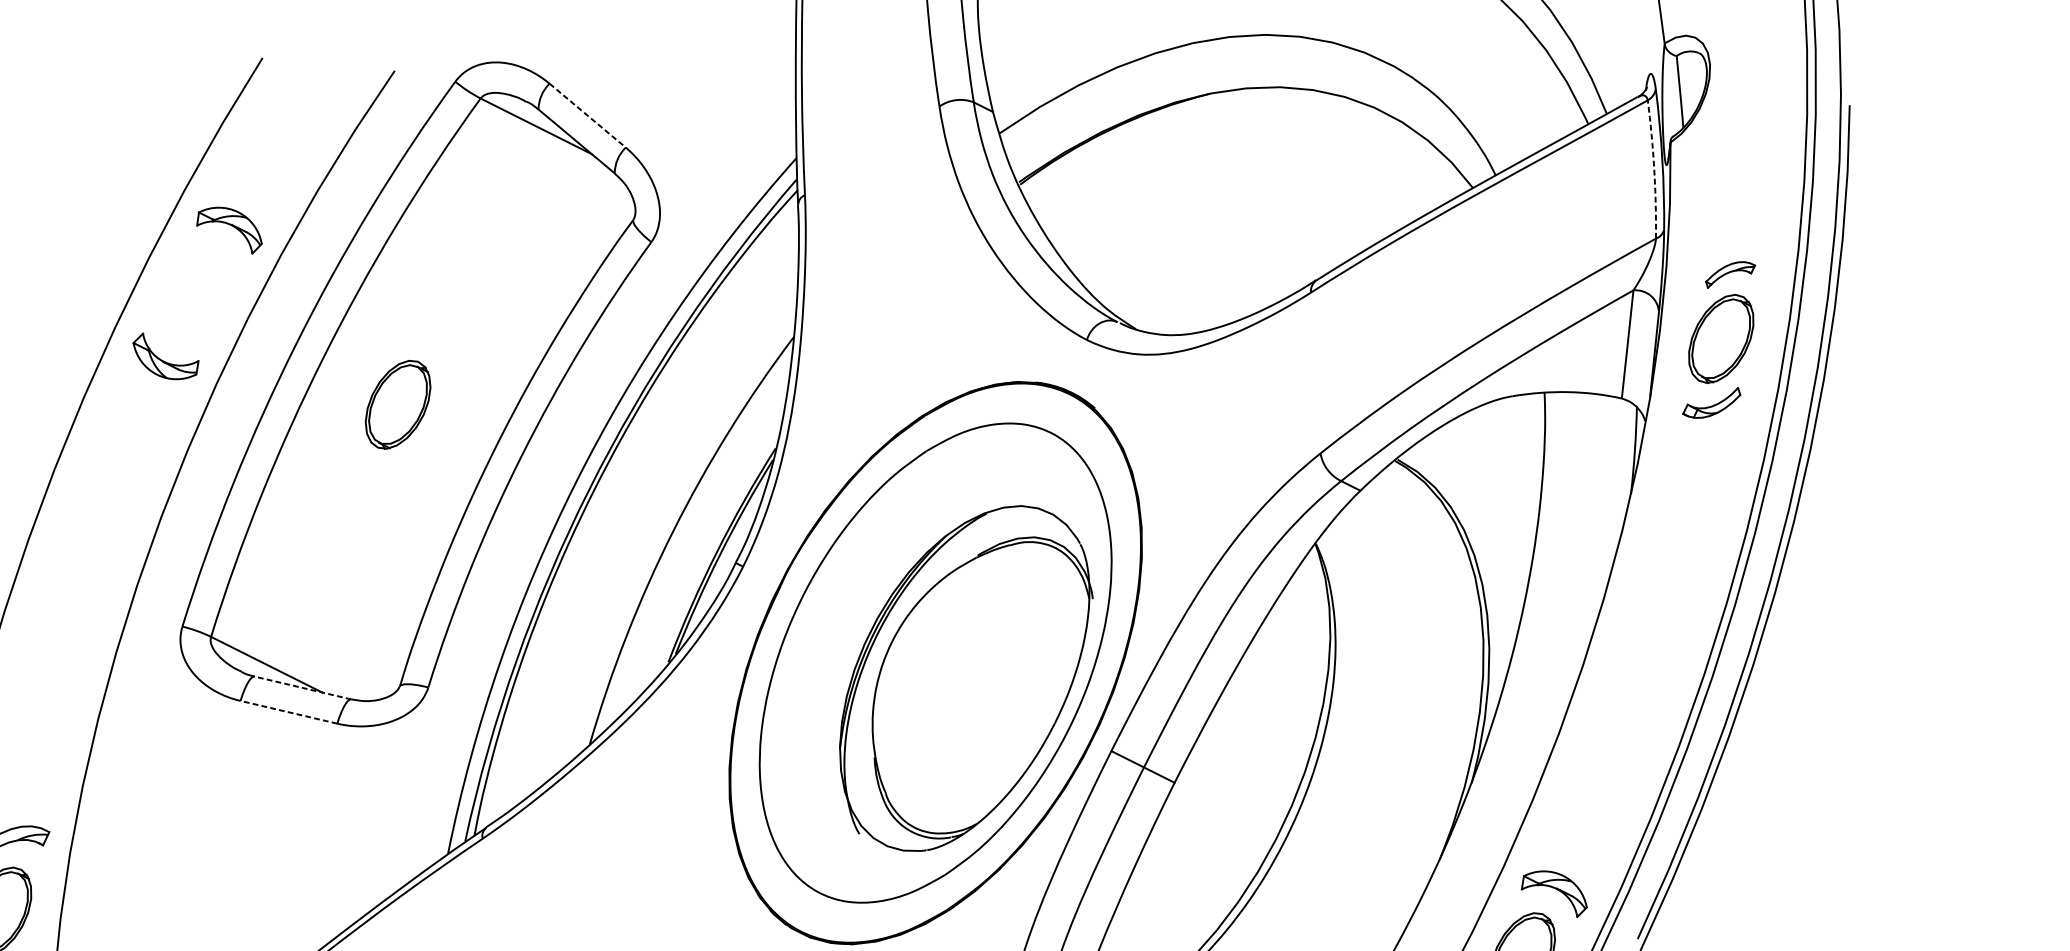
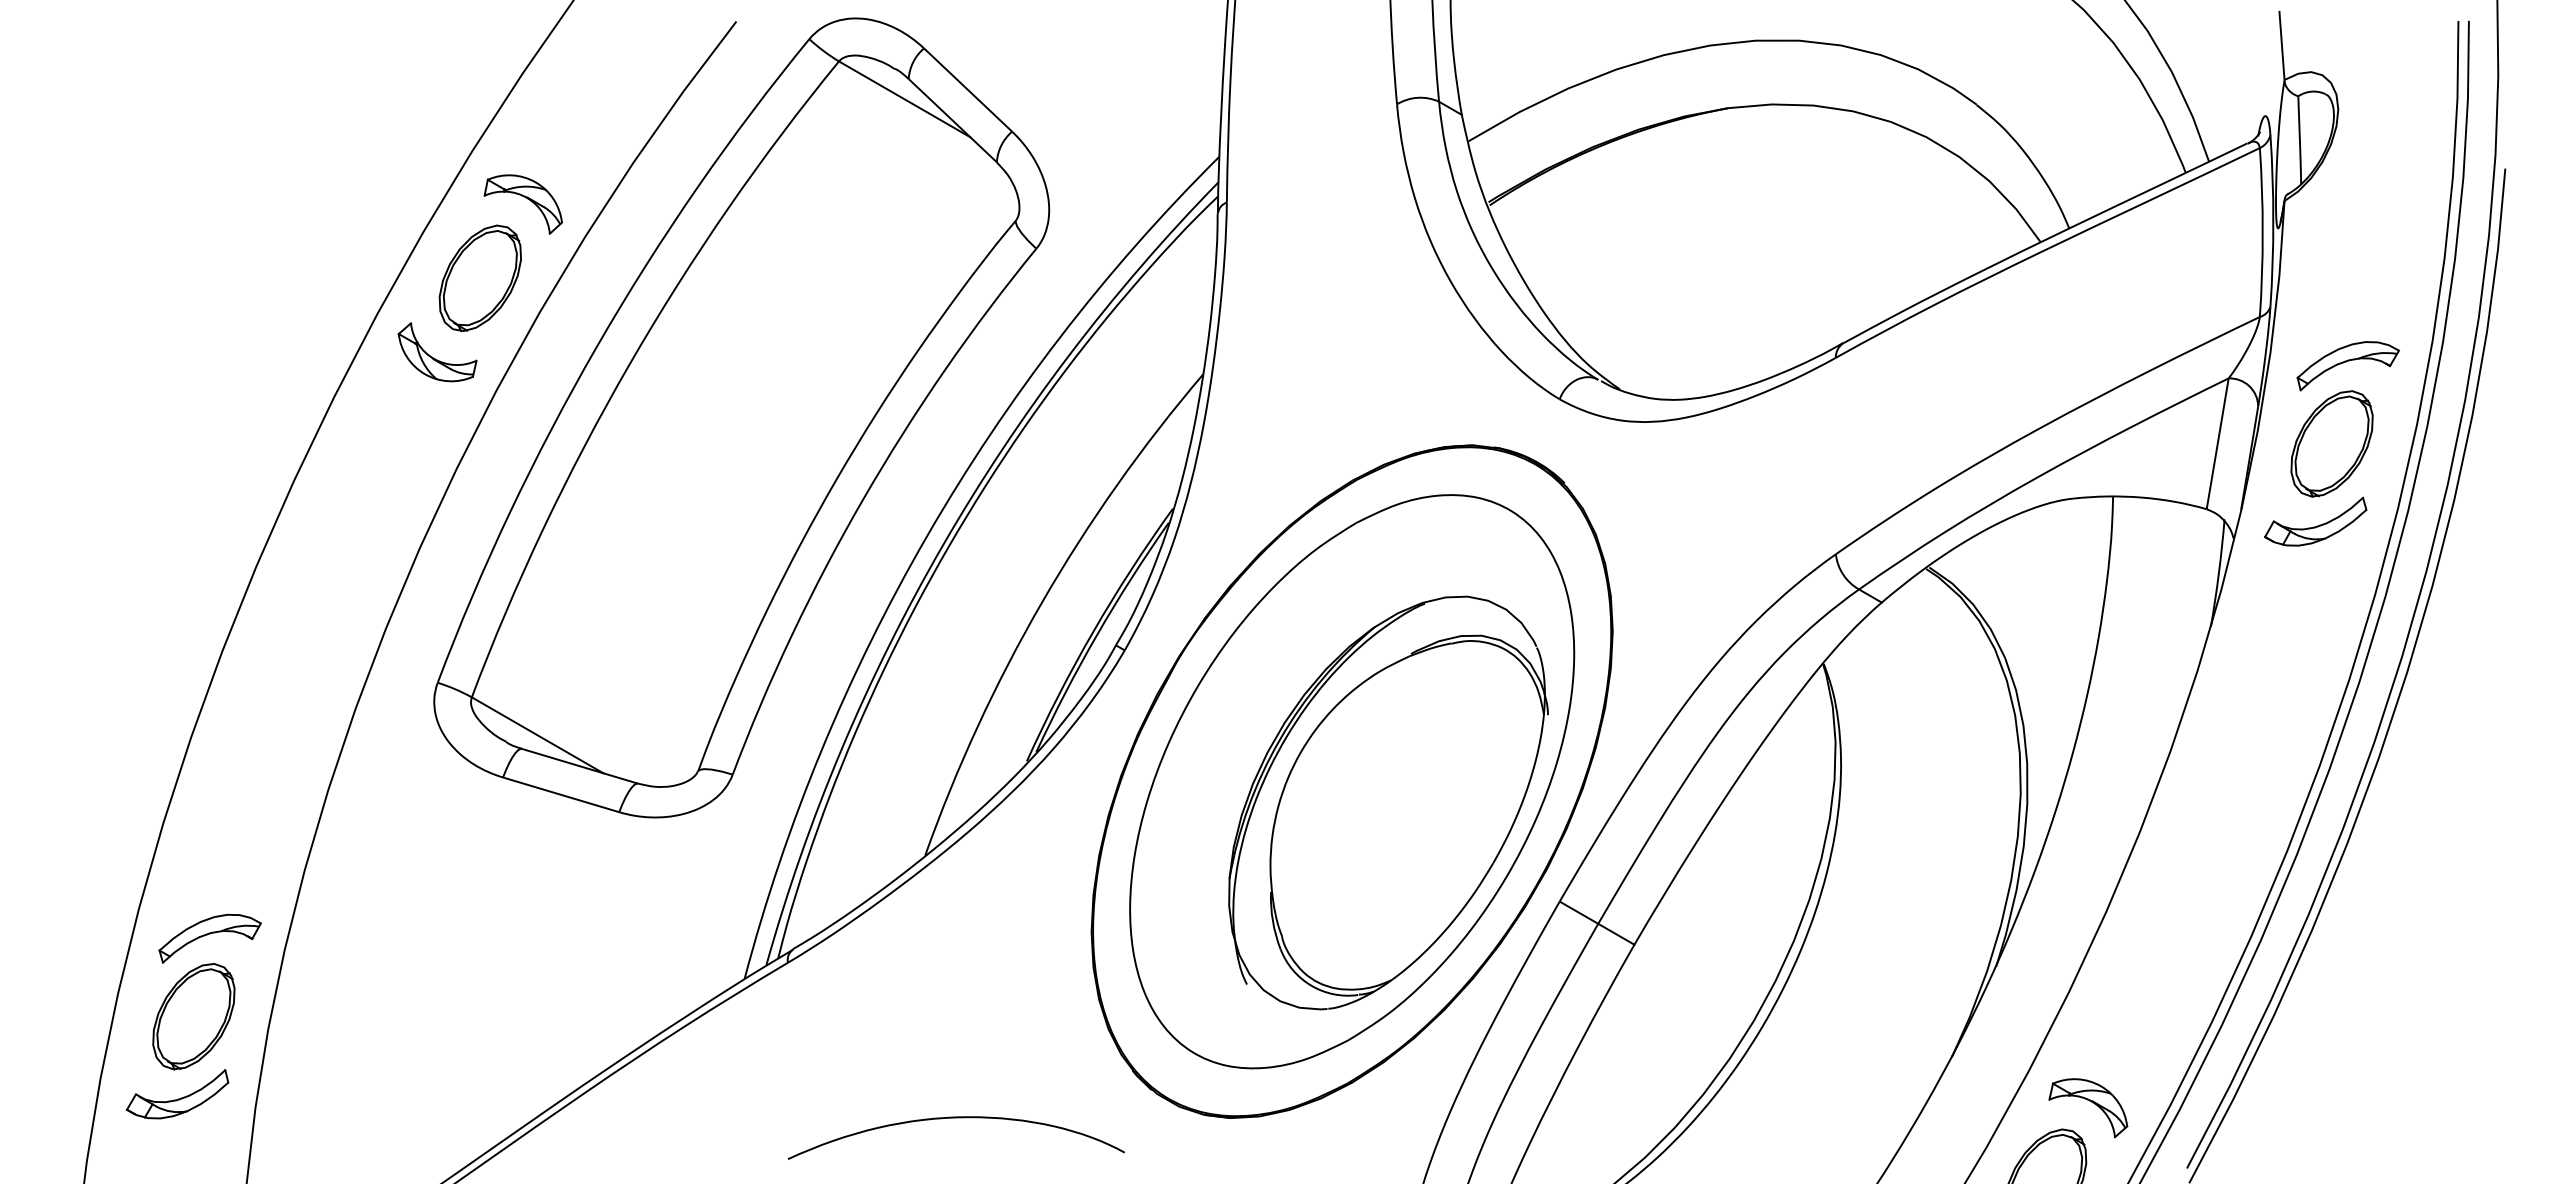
line: (588, 116) -> (968, 90), dashed -> solid
arc: (1654, 169) -> (2262, 232), dashed -> solid
part: (1730, 274) -> (2347, 366), size x1.67
part: (1711, 403) -> (2315, 521), size x1.43
part: (397, 404) -> (479, 278), moved
line: (301, 687) -> (578, 765), dashed -> solid
line: (288, 712) -> (560, 794), dashed -> solid

